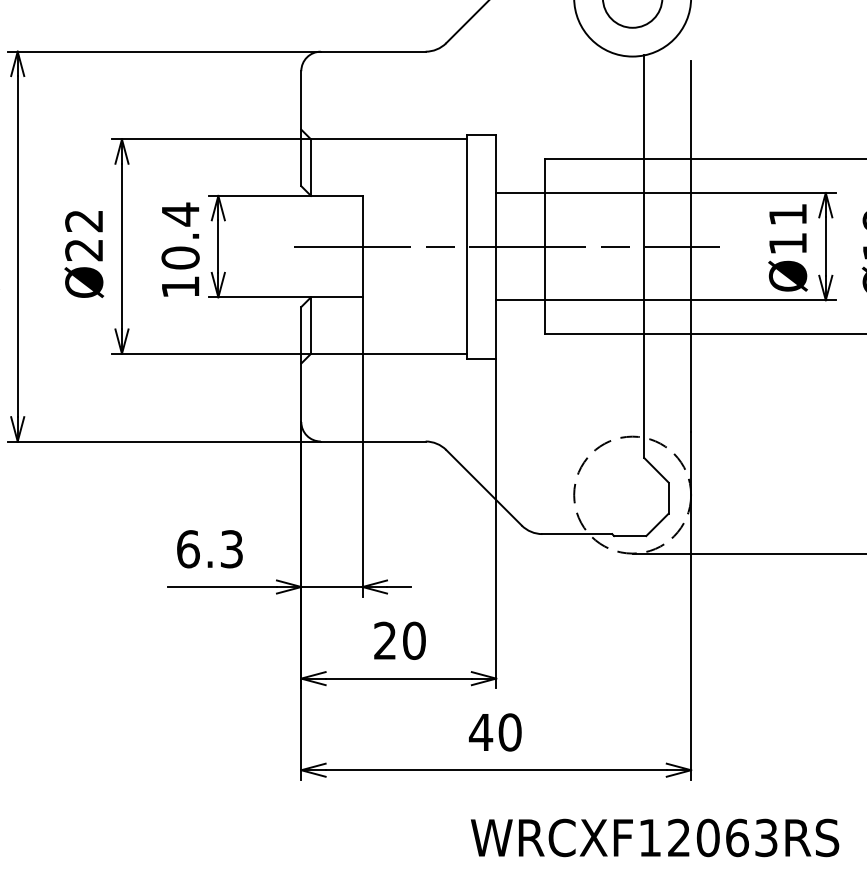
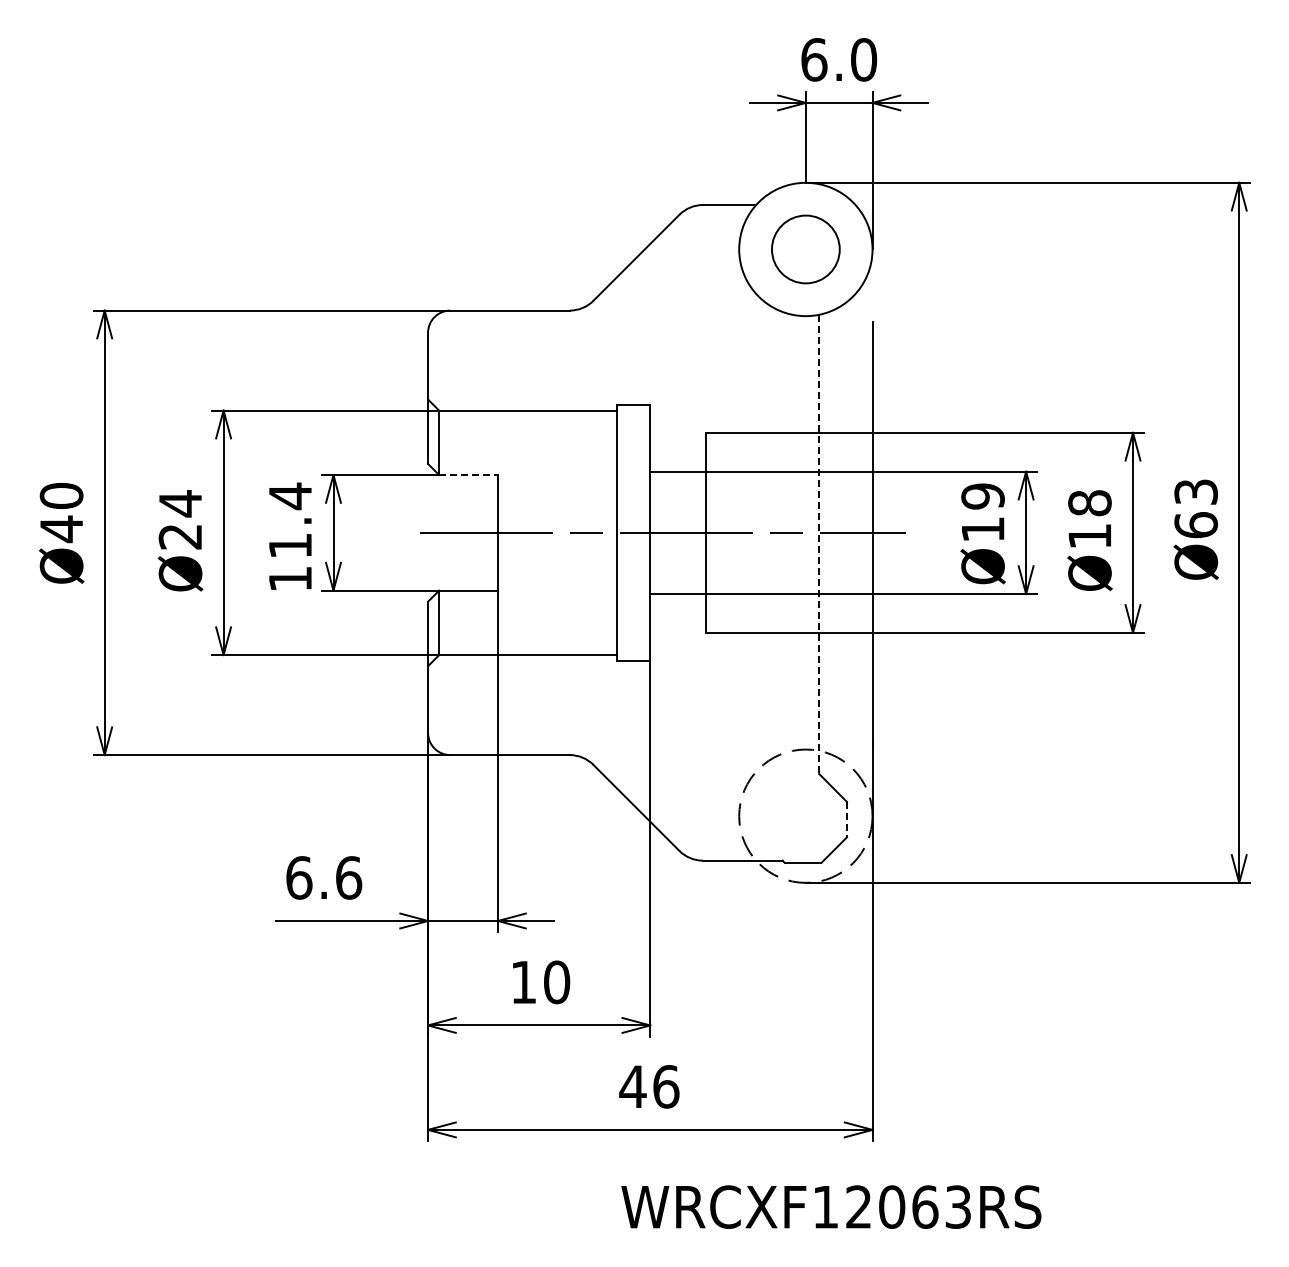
line: (337, 196) -> (469, 475), solid -> dashed
text: (787, 214) -> (982, 496), Ø11 -> Ø19
text: (83, 220) -> (179, 503), Ø22 -> Ø24
line: (644, 256) -> (819, 544), solid -> dashed
text: (180, 257) -> (290, 545), 10.4 -> 11.4
line: (668, 498) -> (846, 819), solid -> dashed
text: (232, 548) -> (349, 877), 6.3 -> 6.6
text: (385, 640) -> (523, 981), 20 -> 10
text: (510, 732) -> (666, 1086), 40 -> 46

